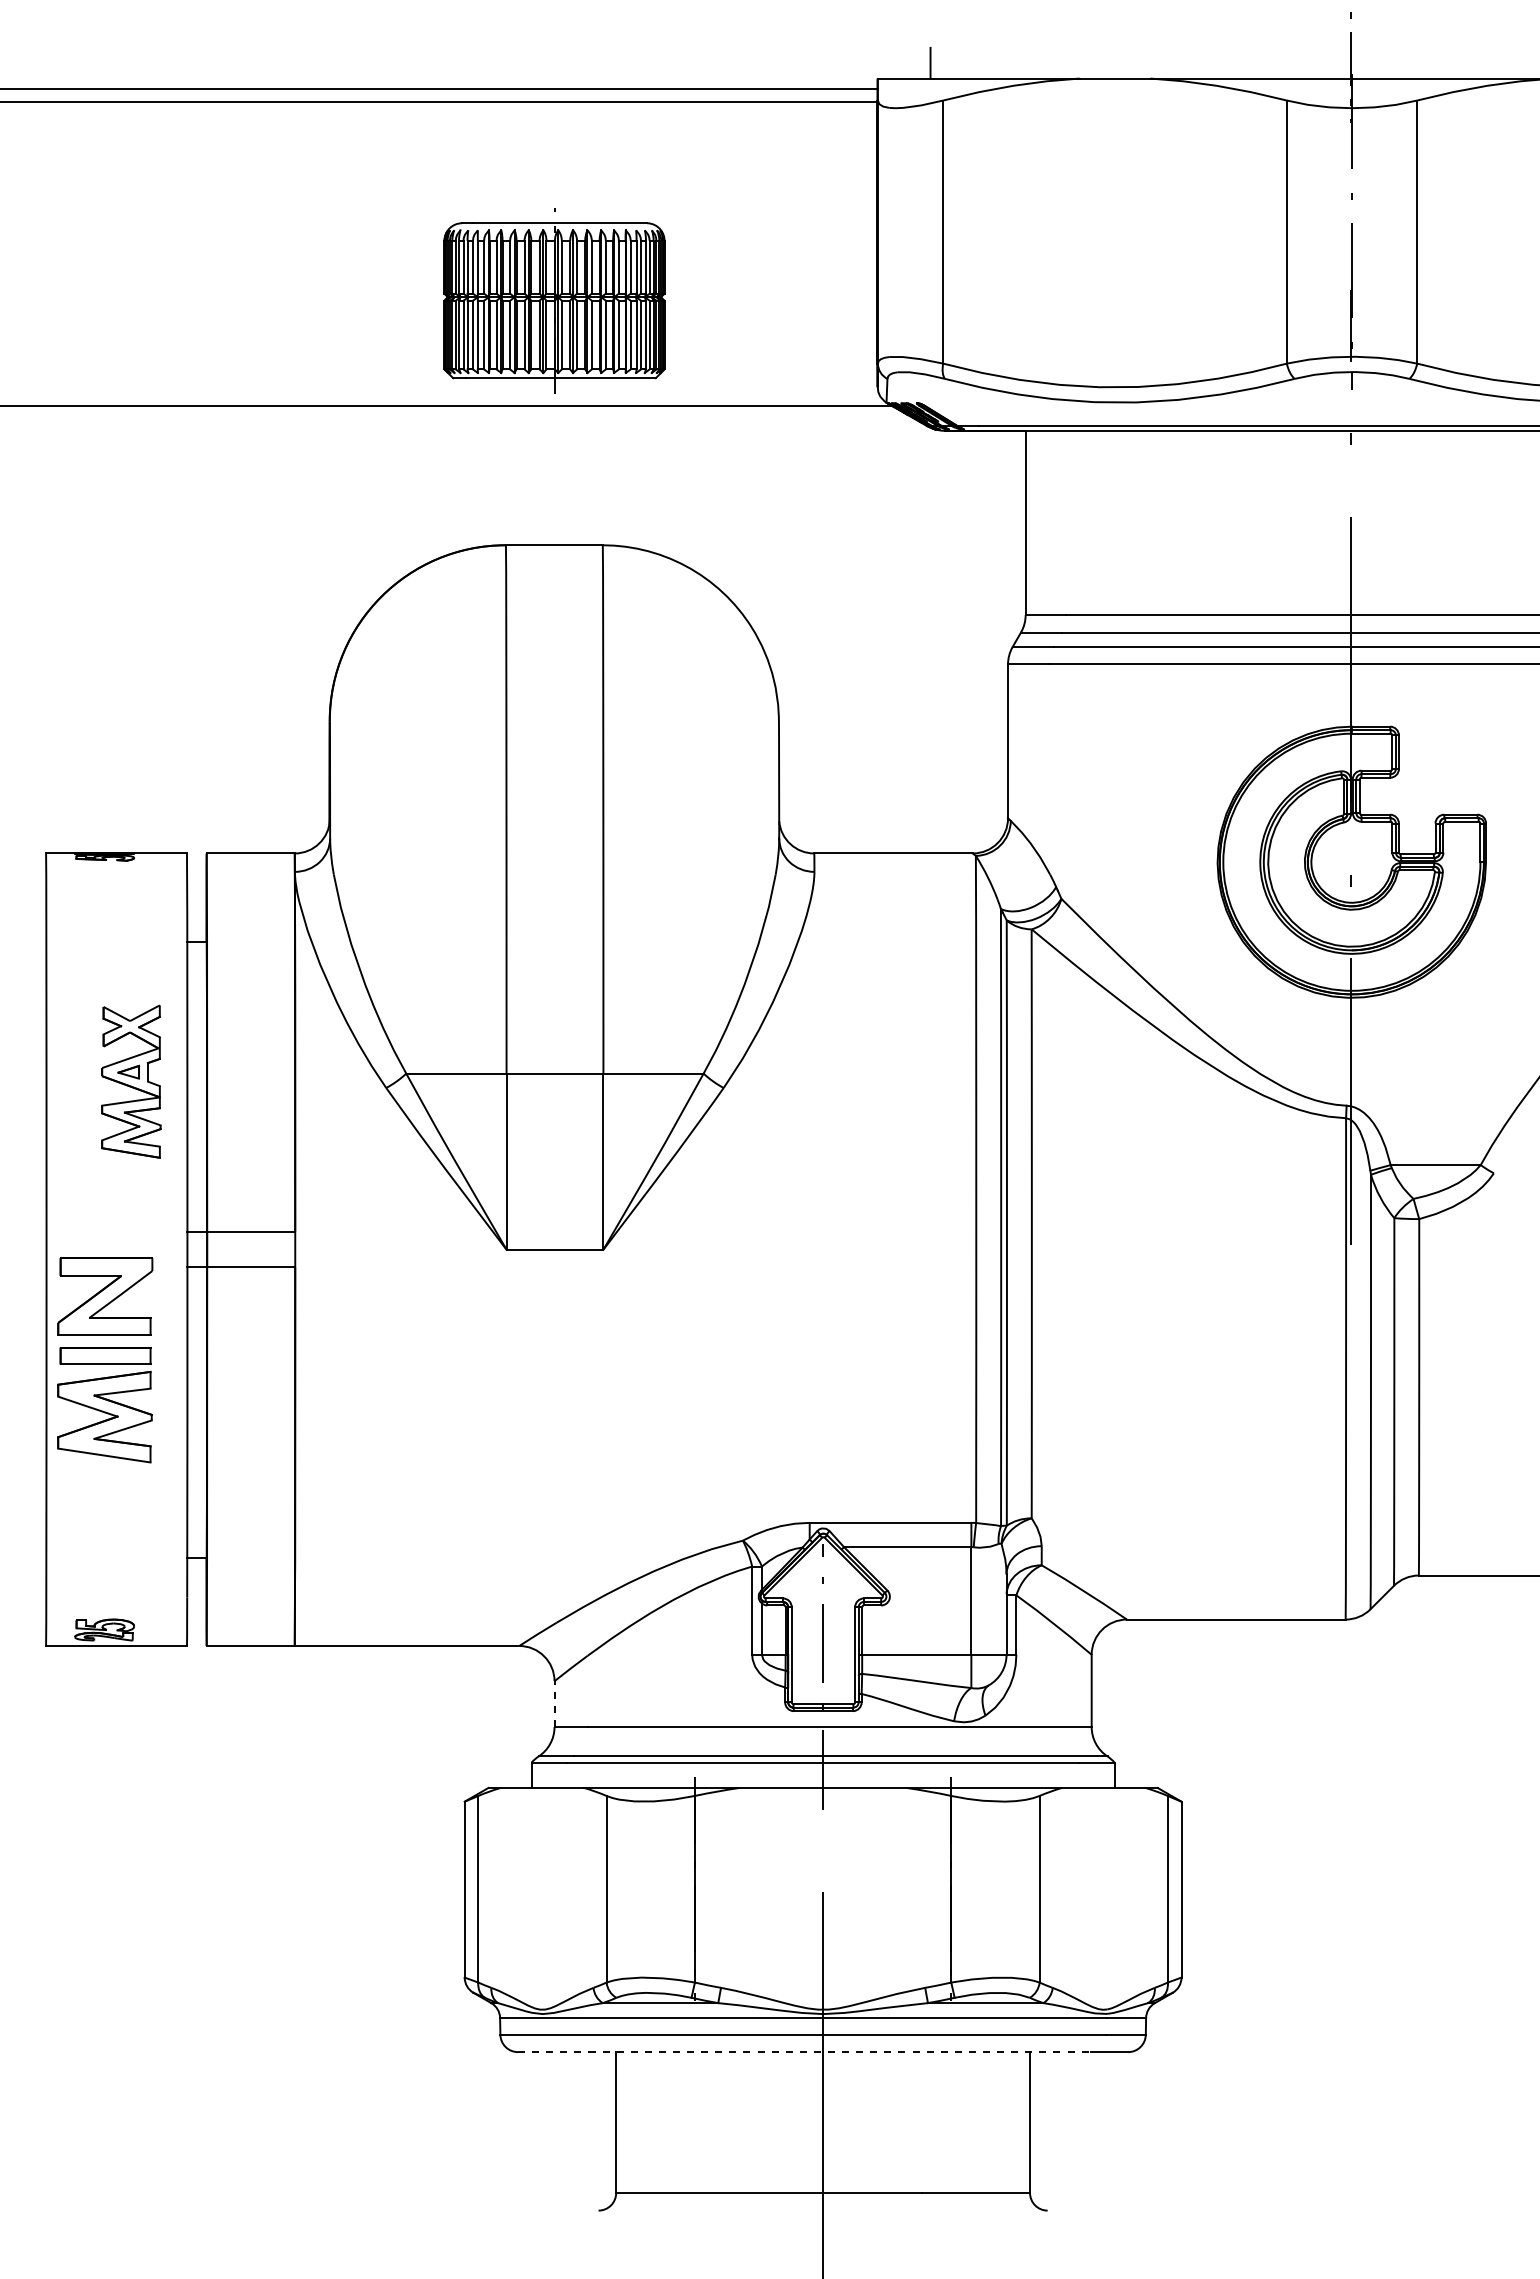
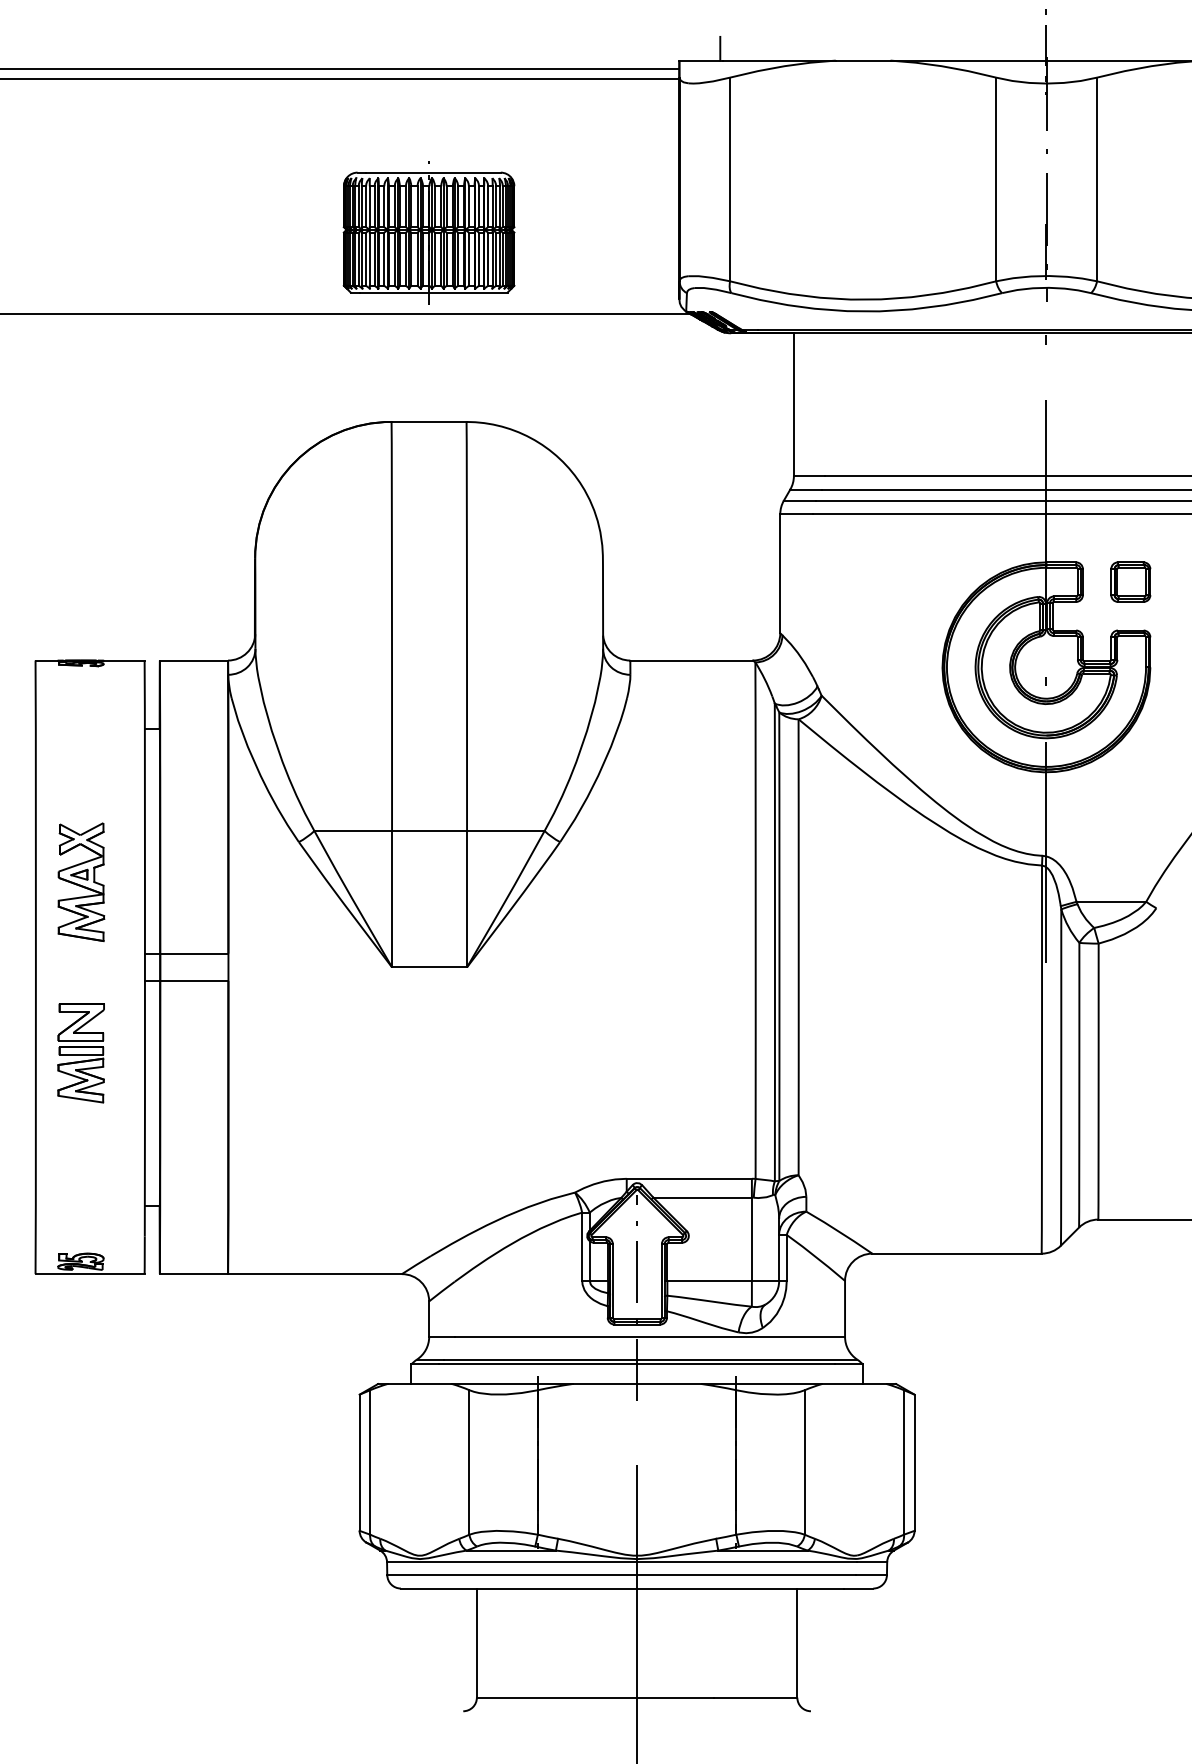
part: (1460, 751) -> (1130, 581), added
part: (131, 1081) -> (81, 882), moved
part: (104, 1360) -> (80, 1053), size x0.62
line: (554, 1704) -> (429, 1319), dashed -> solid
line: (804, 2052) -> (622, 1588), dashed -> solid

